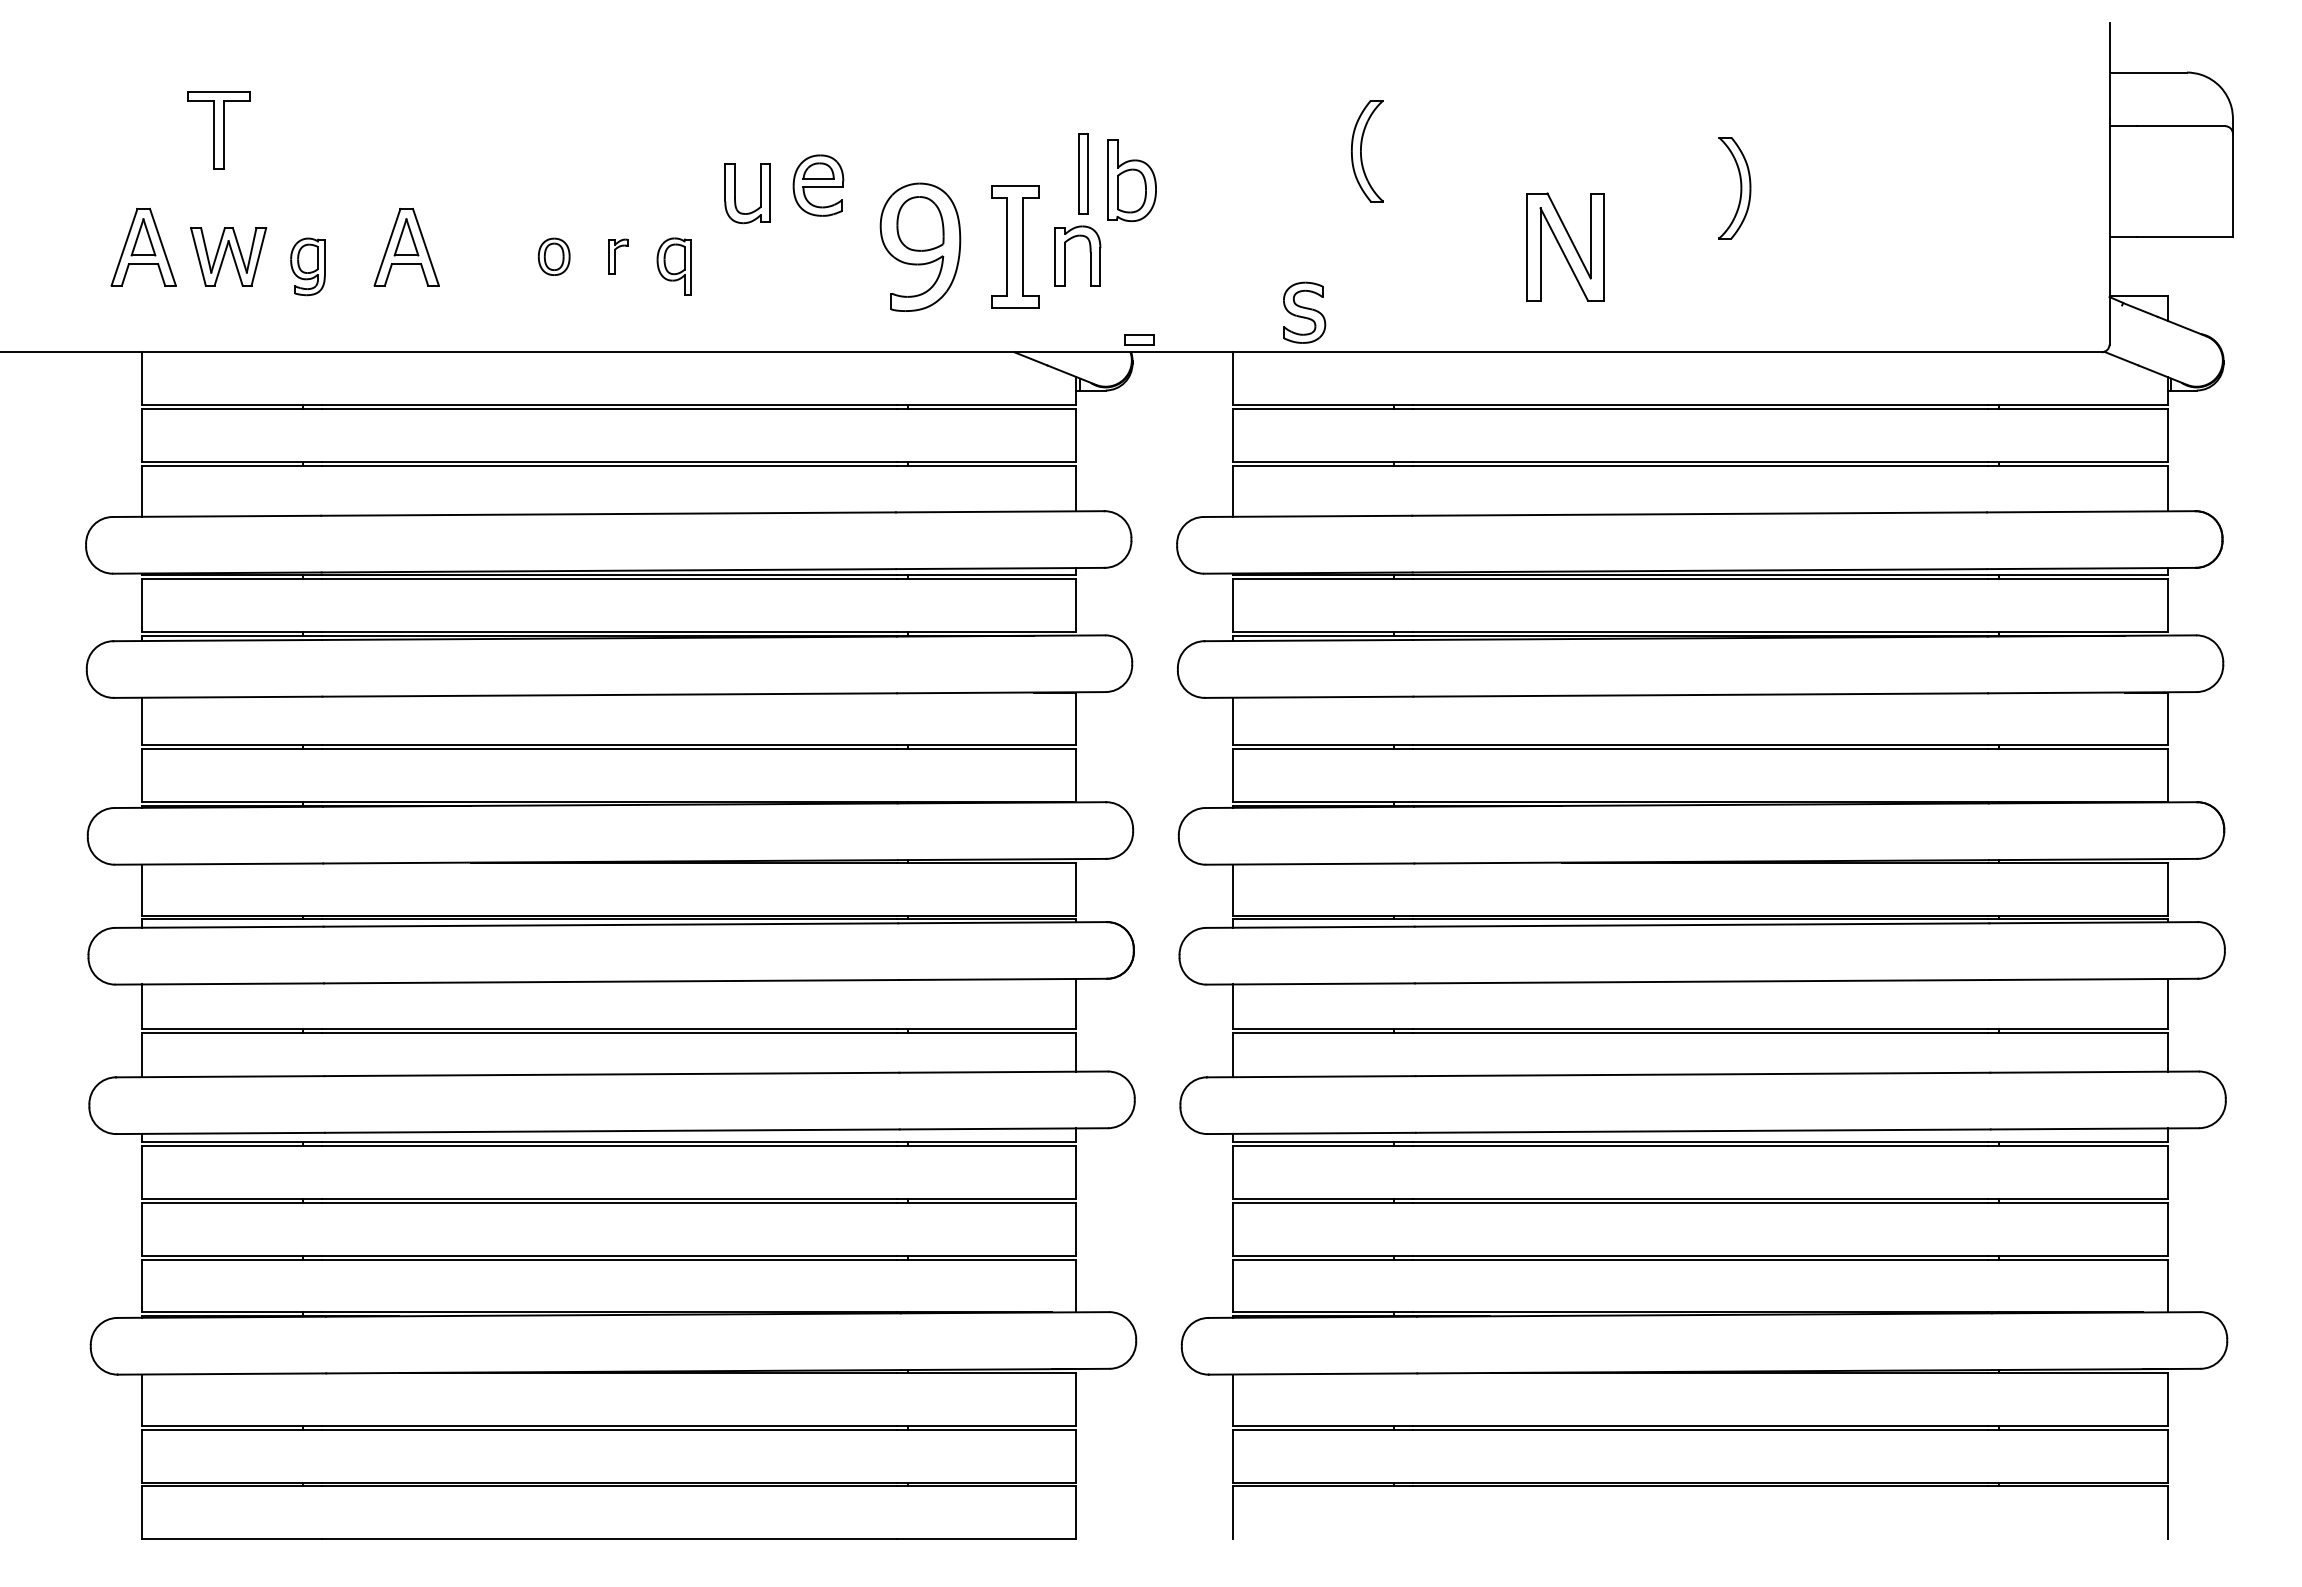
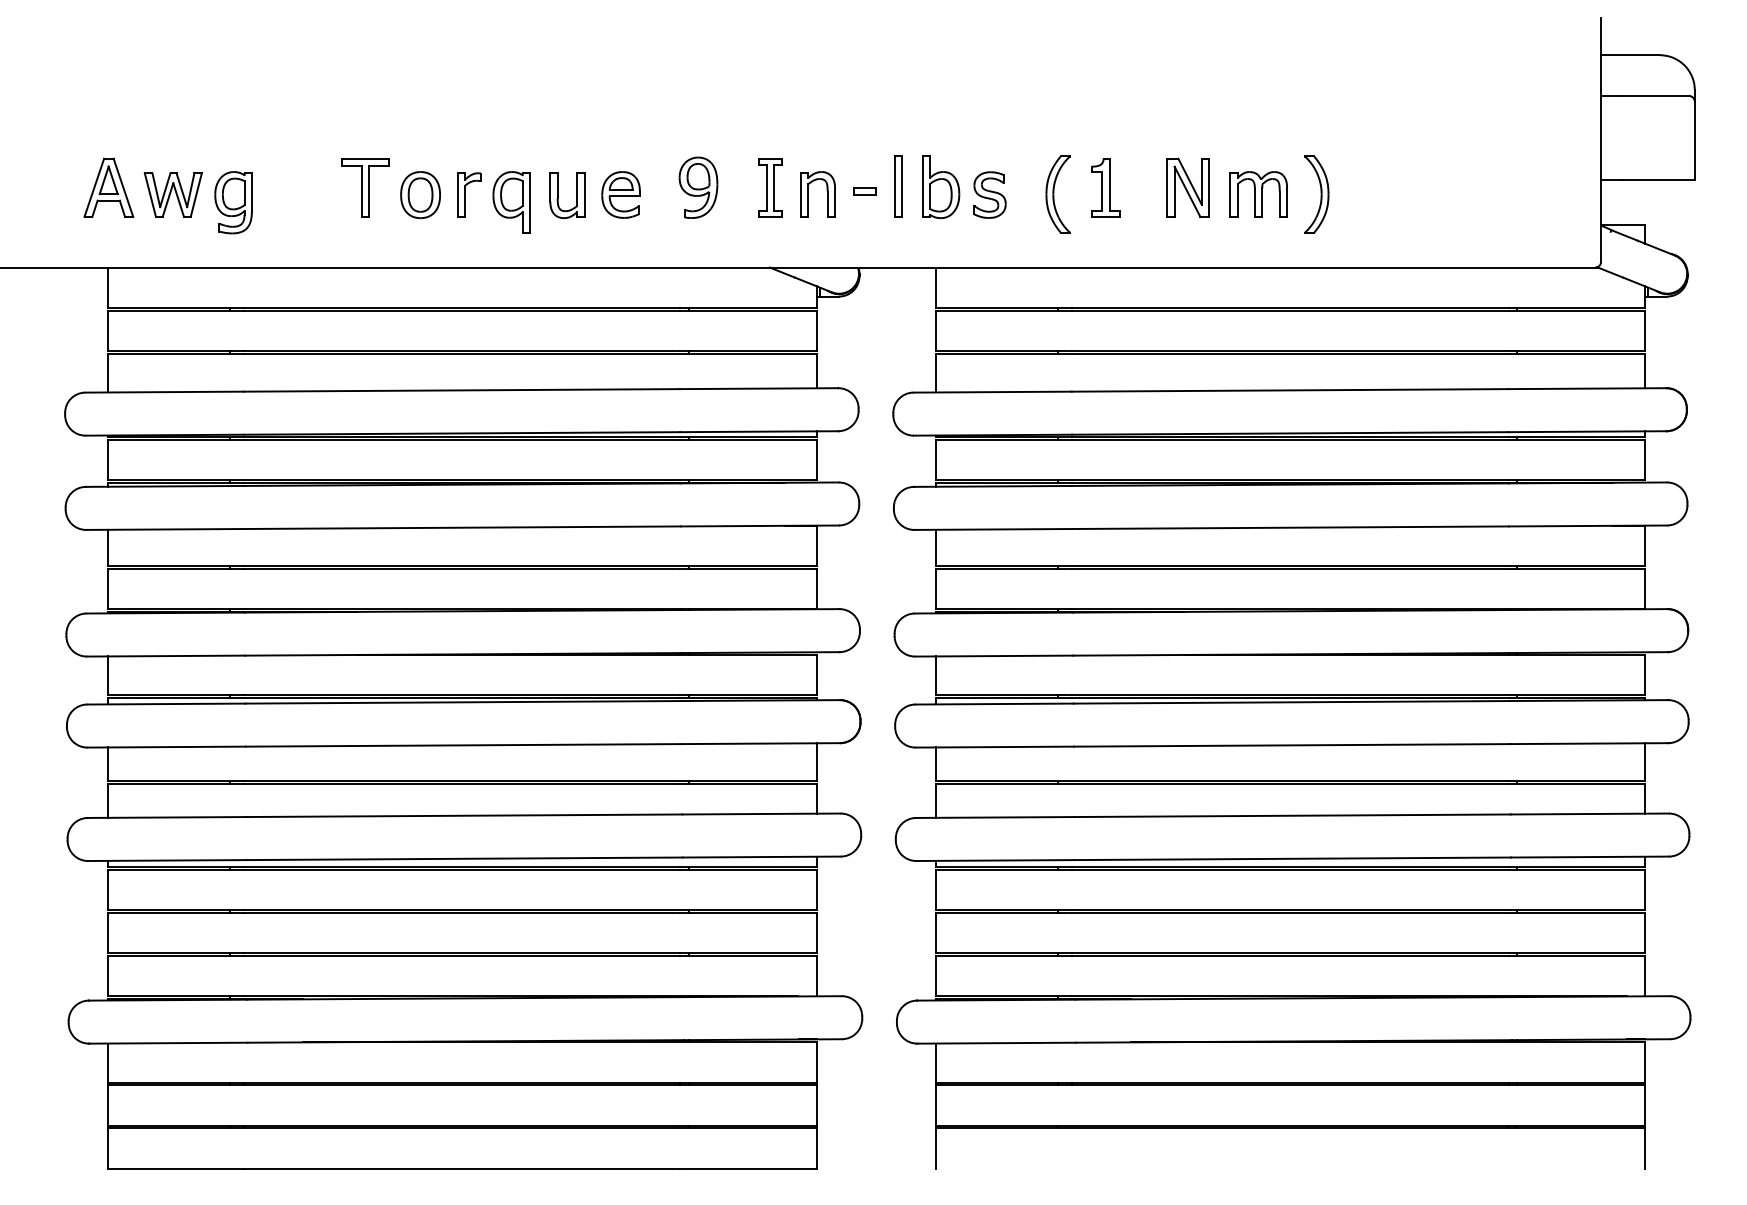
part: (218, 130) -> (365, 188), moved
part: (1367, 151) -> (1058, 194), moved
part: (1083, 173) -> (898, 186), moved
part: (1131, 180) -> (940, 187), moved
part: (818, 185) -> (621, 194), moved
part: (1734, 188) -> (1316, 194), moved
part: (735, 193) -> (558, 195), moved
part: (406, 246) -> (308, 187), removed
part: (920, 246) -> (698, 187), size x0.62
part: (1015, 247) -> (770, 188), size x0.62
part: (1456, 247) -> (1105, 188), added
part: (1565, 247) -> (1188, 188), size x0.71
part: (1658, 255) -> (1258, 194), added
part: (553, 256) -> (419, 194), size x1.67
part: (618, 256) -> (469, 194), size x1.67
part: (307, 266) -> (233, 202), size x1.43
part: (674, 266) -> (511, 202), size x1.43
part: (1304, 312) -> (990, 194), moved
part: (1139, 339) -> (864, 191), moved

